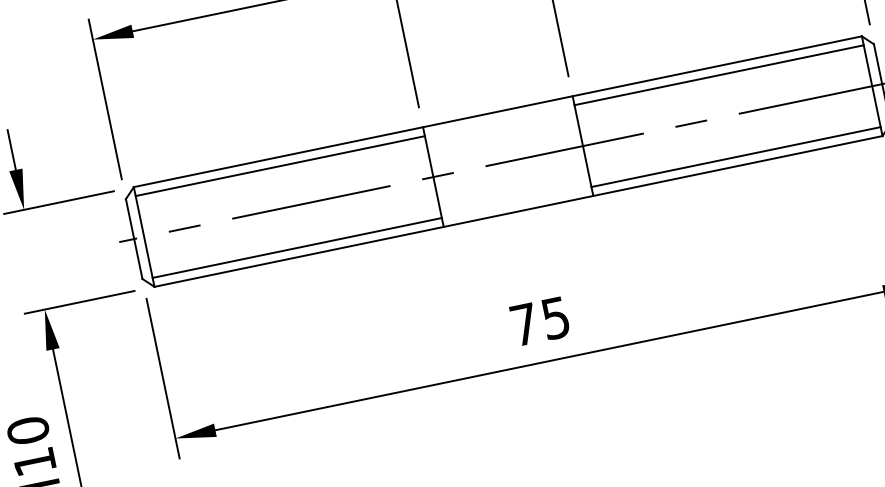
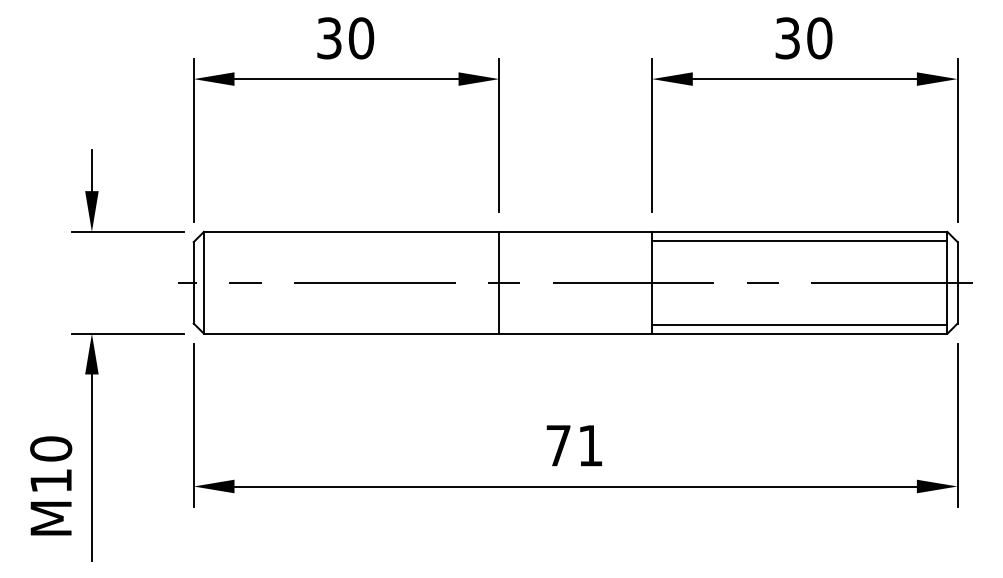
line: (280, 166) -> (351, 241), removed
line: (297, 247) -> (351, 324), removed
text: (555, 317) -> (590, 445), 75 -> 71

